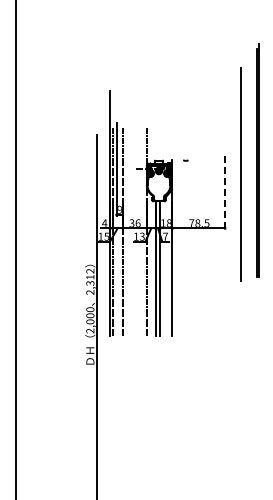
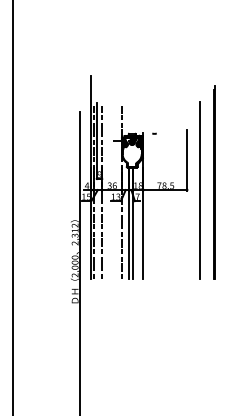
line: (257, 160) -> (214, 182), moved
line: (240, 174) -> (199, 190), moved
line: (225, 192) -> (187, 160), dashed -> solid

